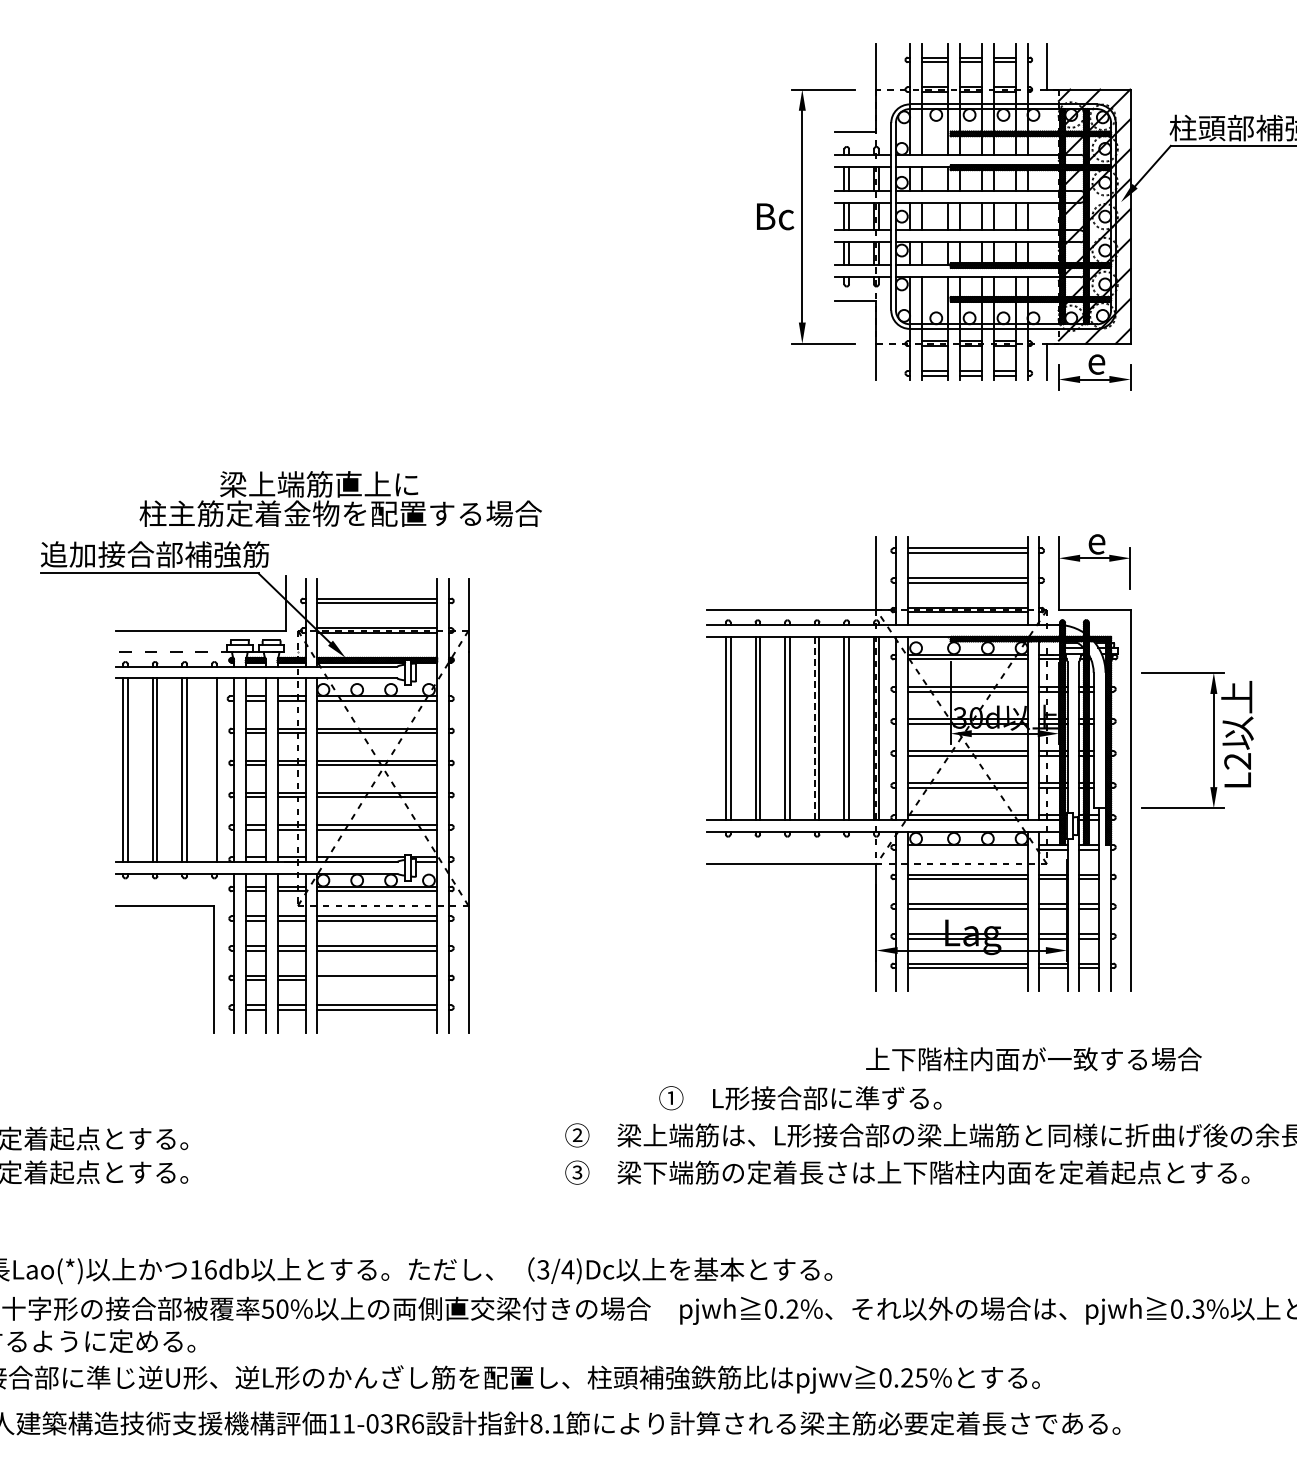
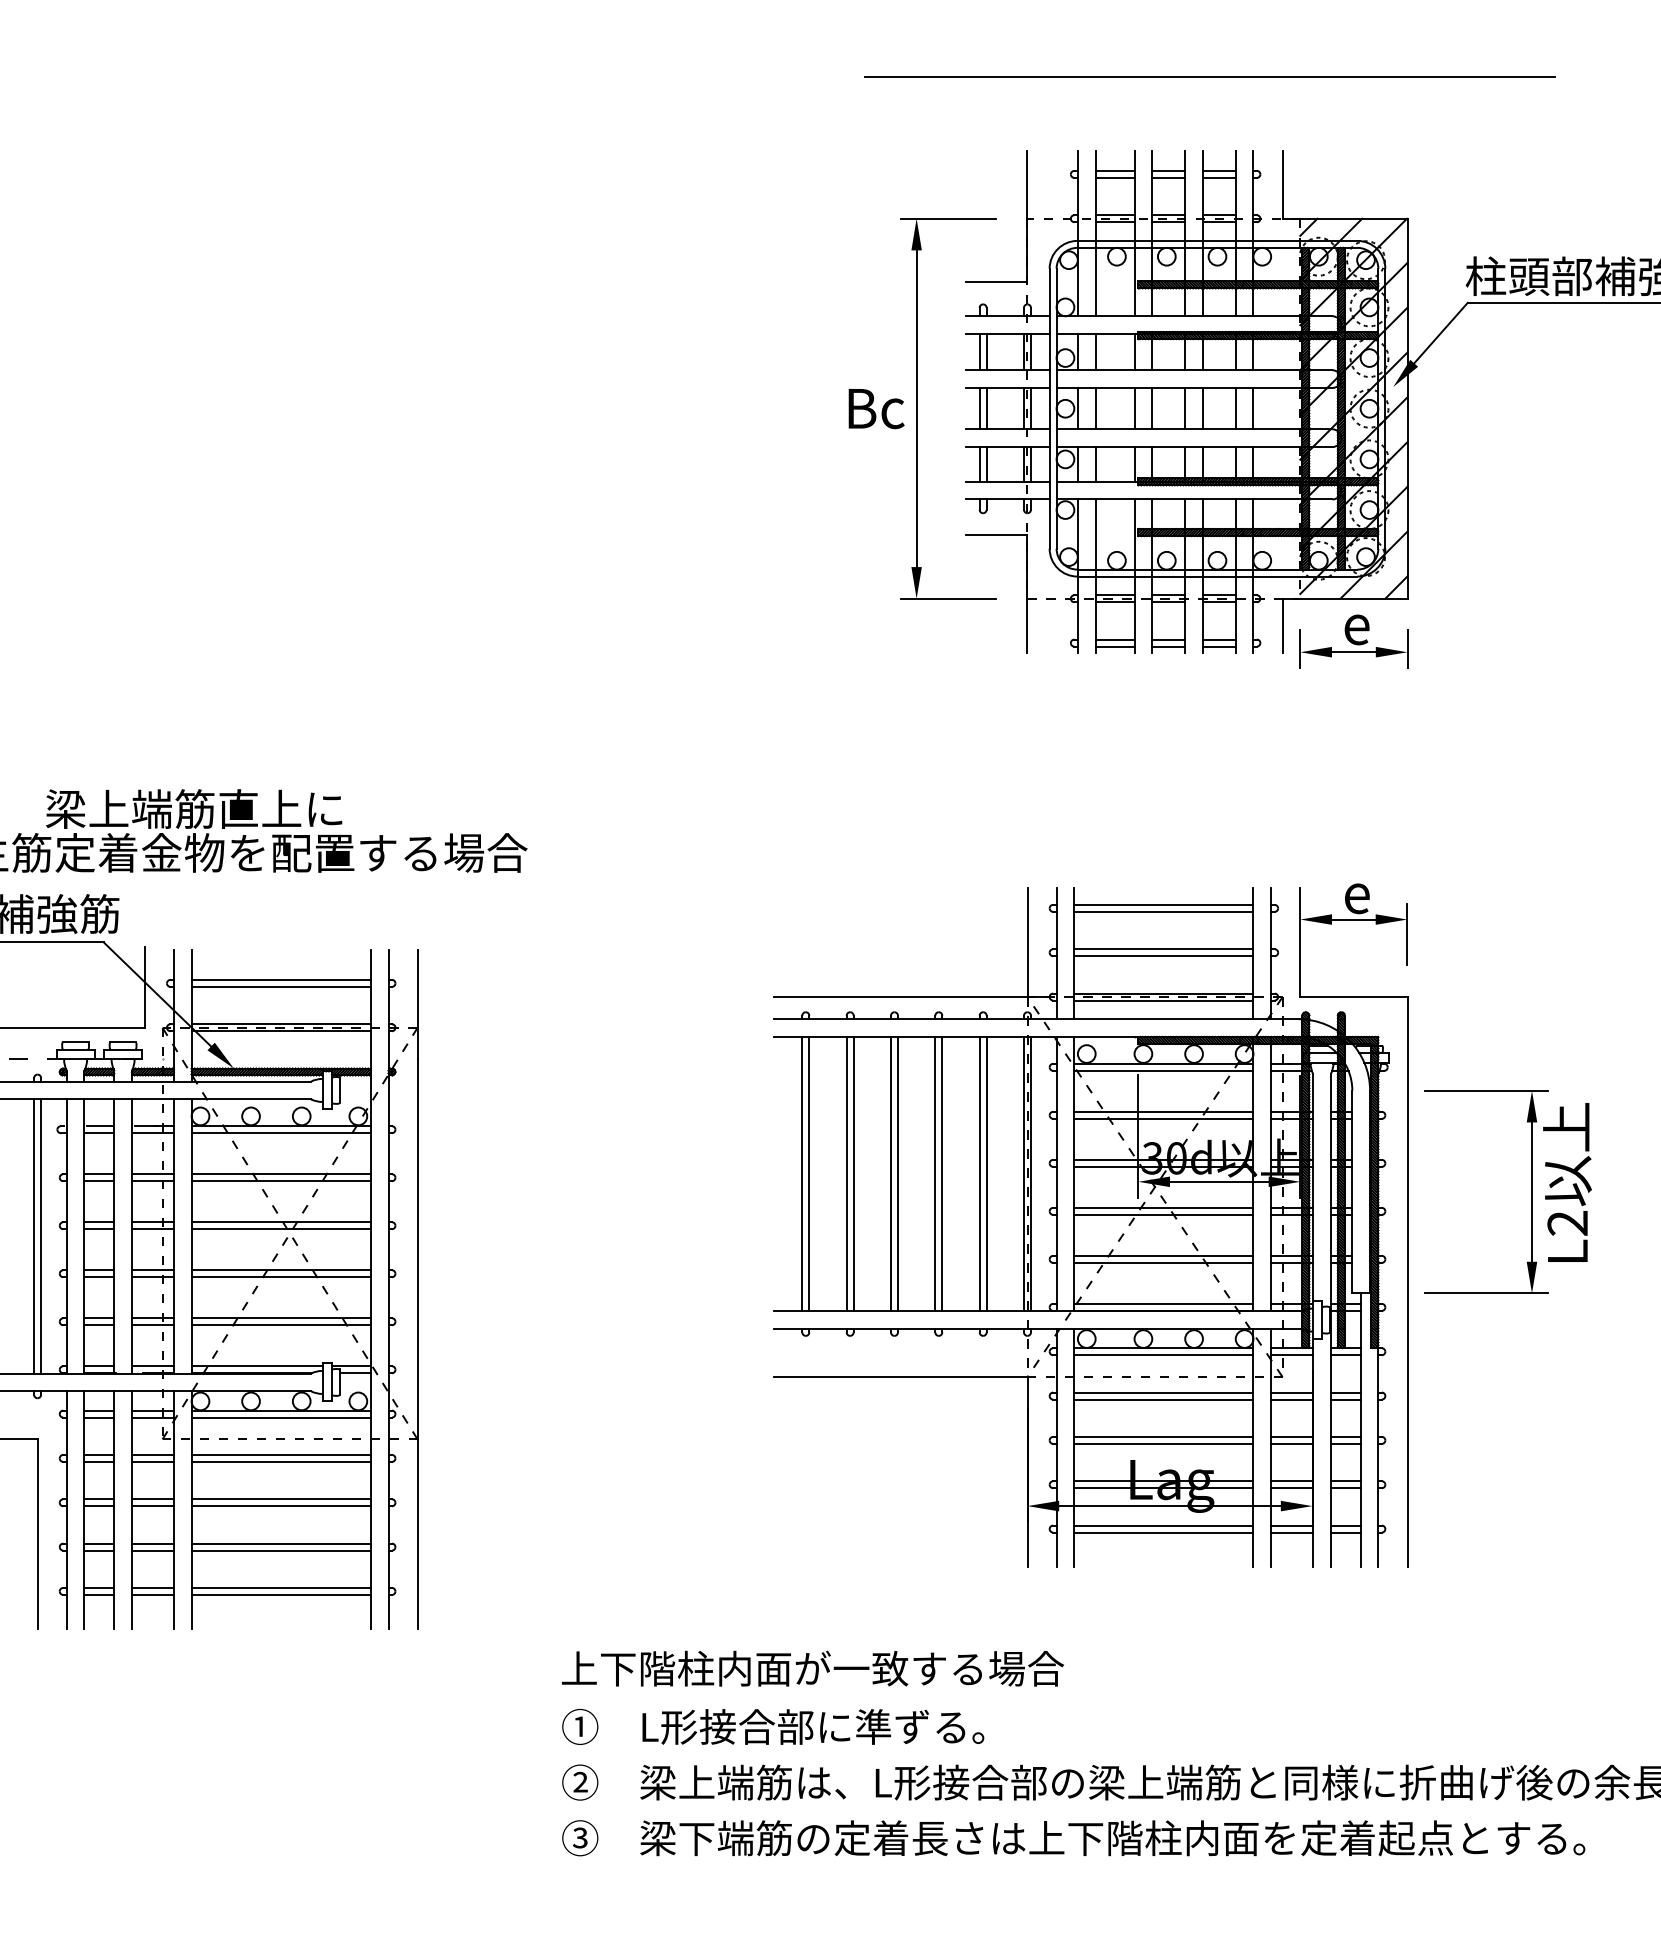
line: (814, 728) -> (934, 1174), dashed -> solid
line: (212, 769) -> (34, 1235), added
line: (967, 849) -> (1163, 1355), added
line: (377, 980) -> (281, 1550), added
text: (1033, 1059) -> (812, 1669), moved
text: (800, 1098) -> (773, 1727), moved

